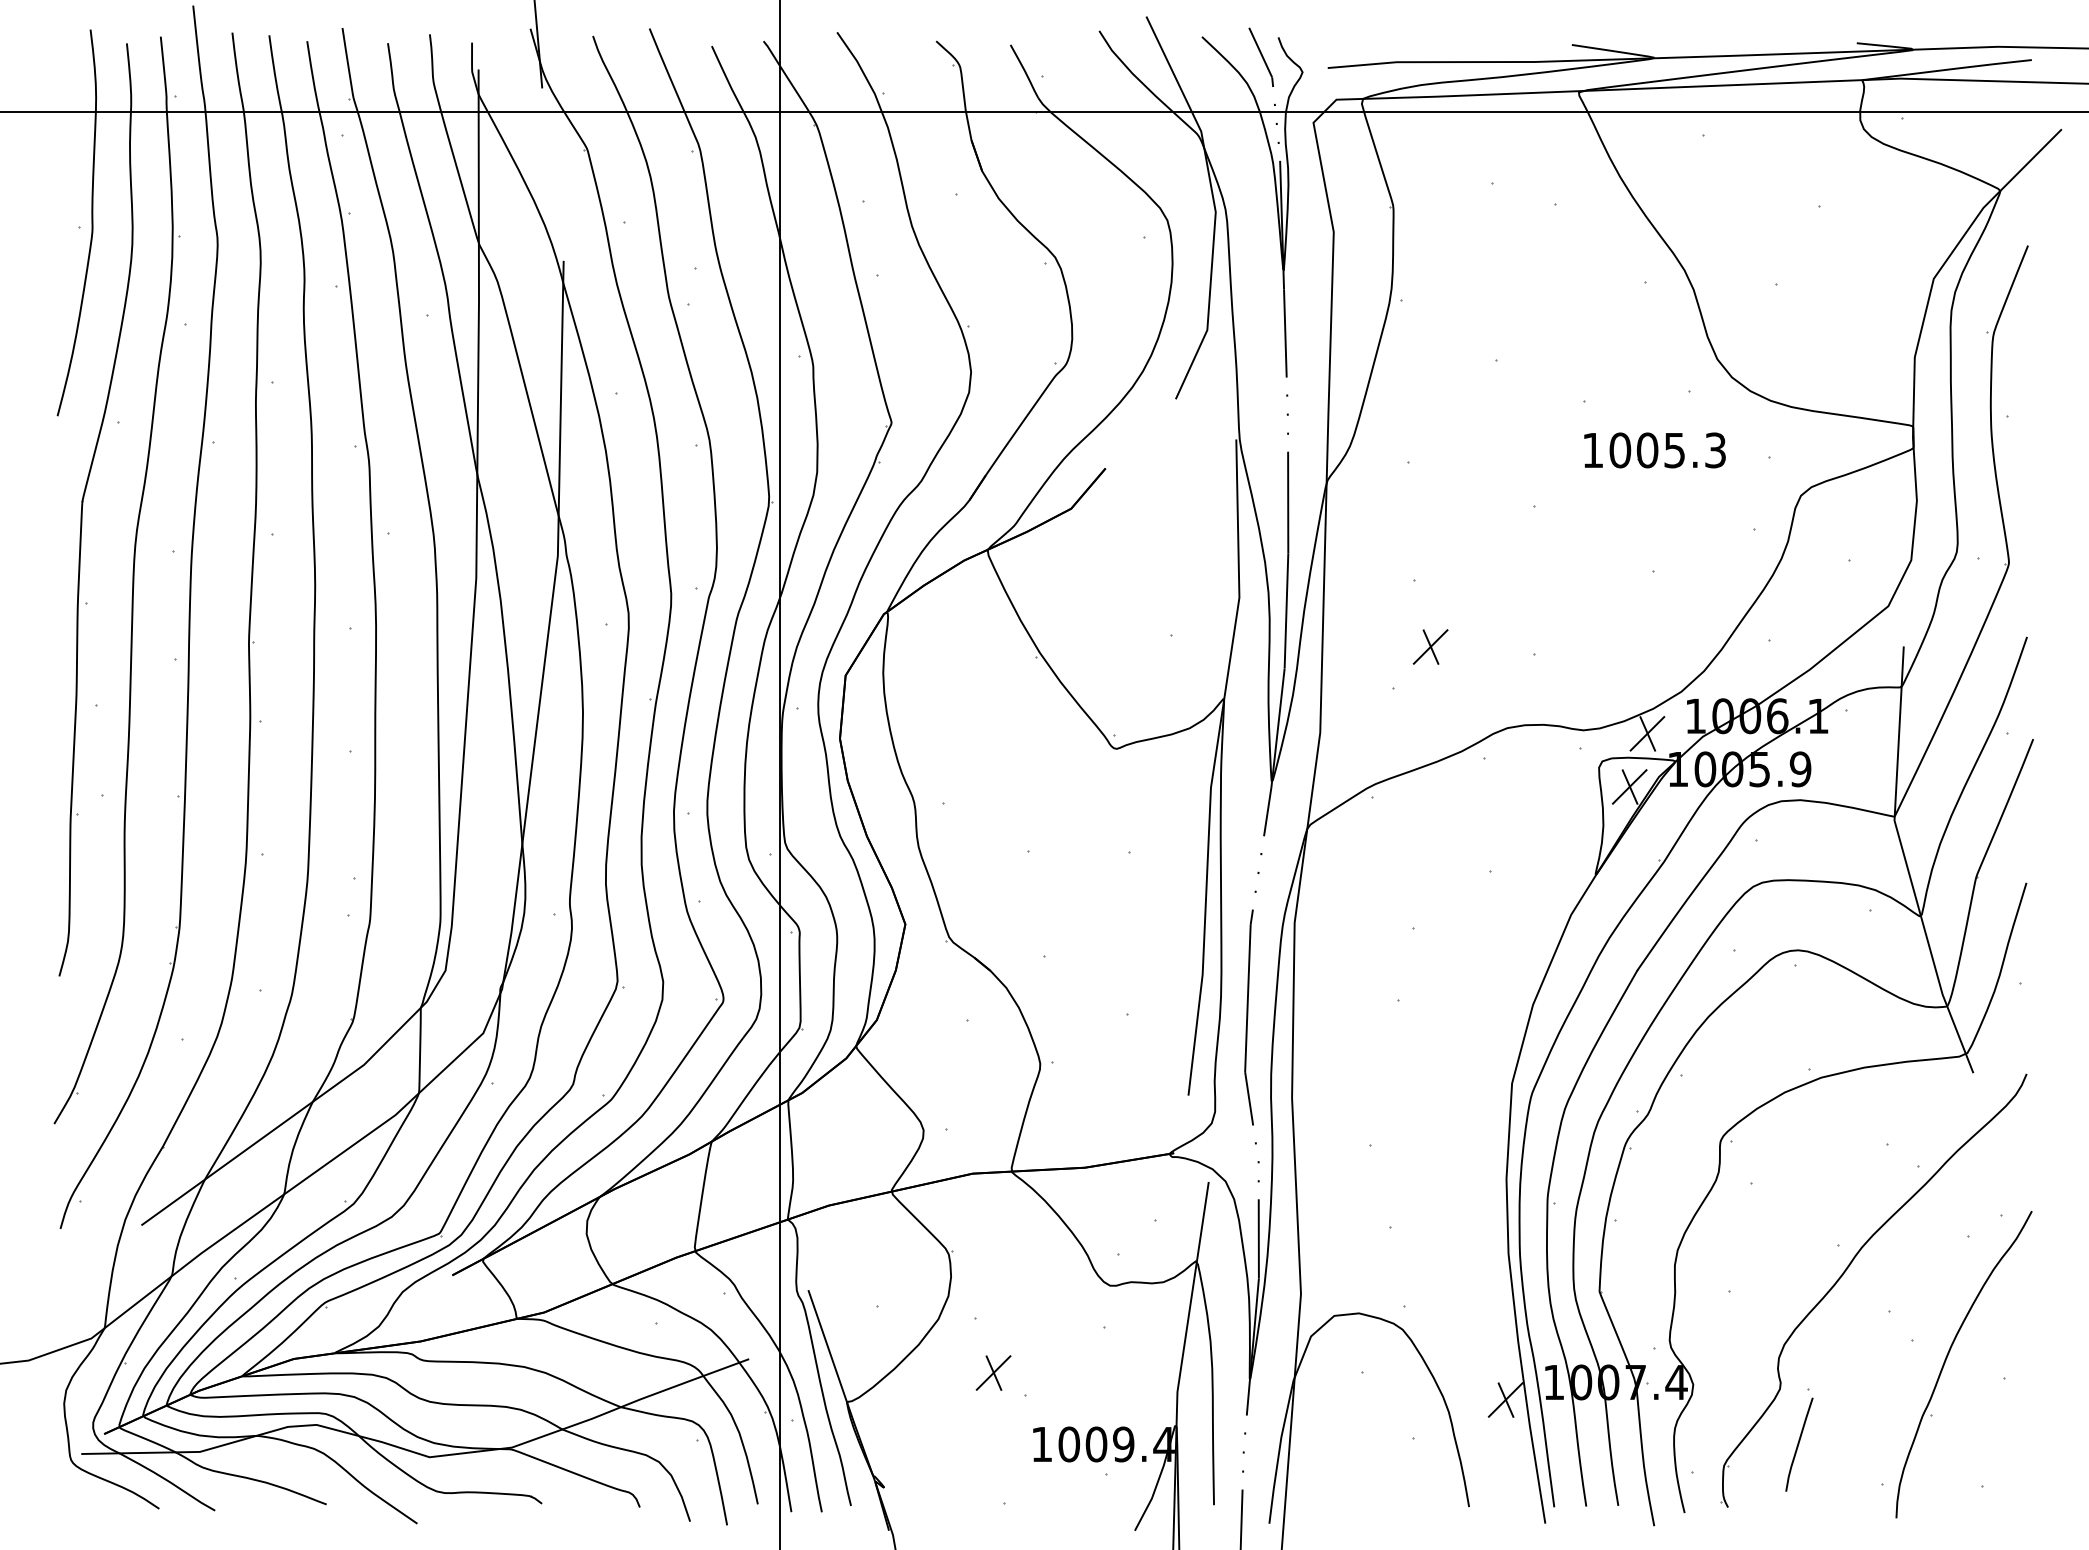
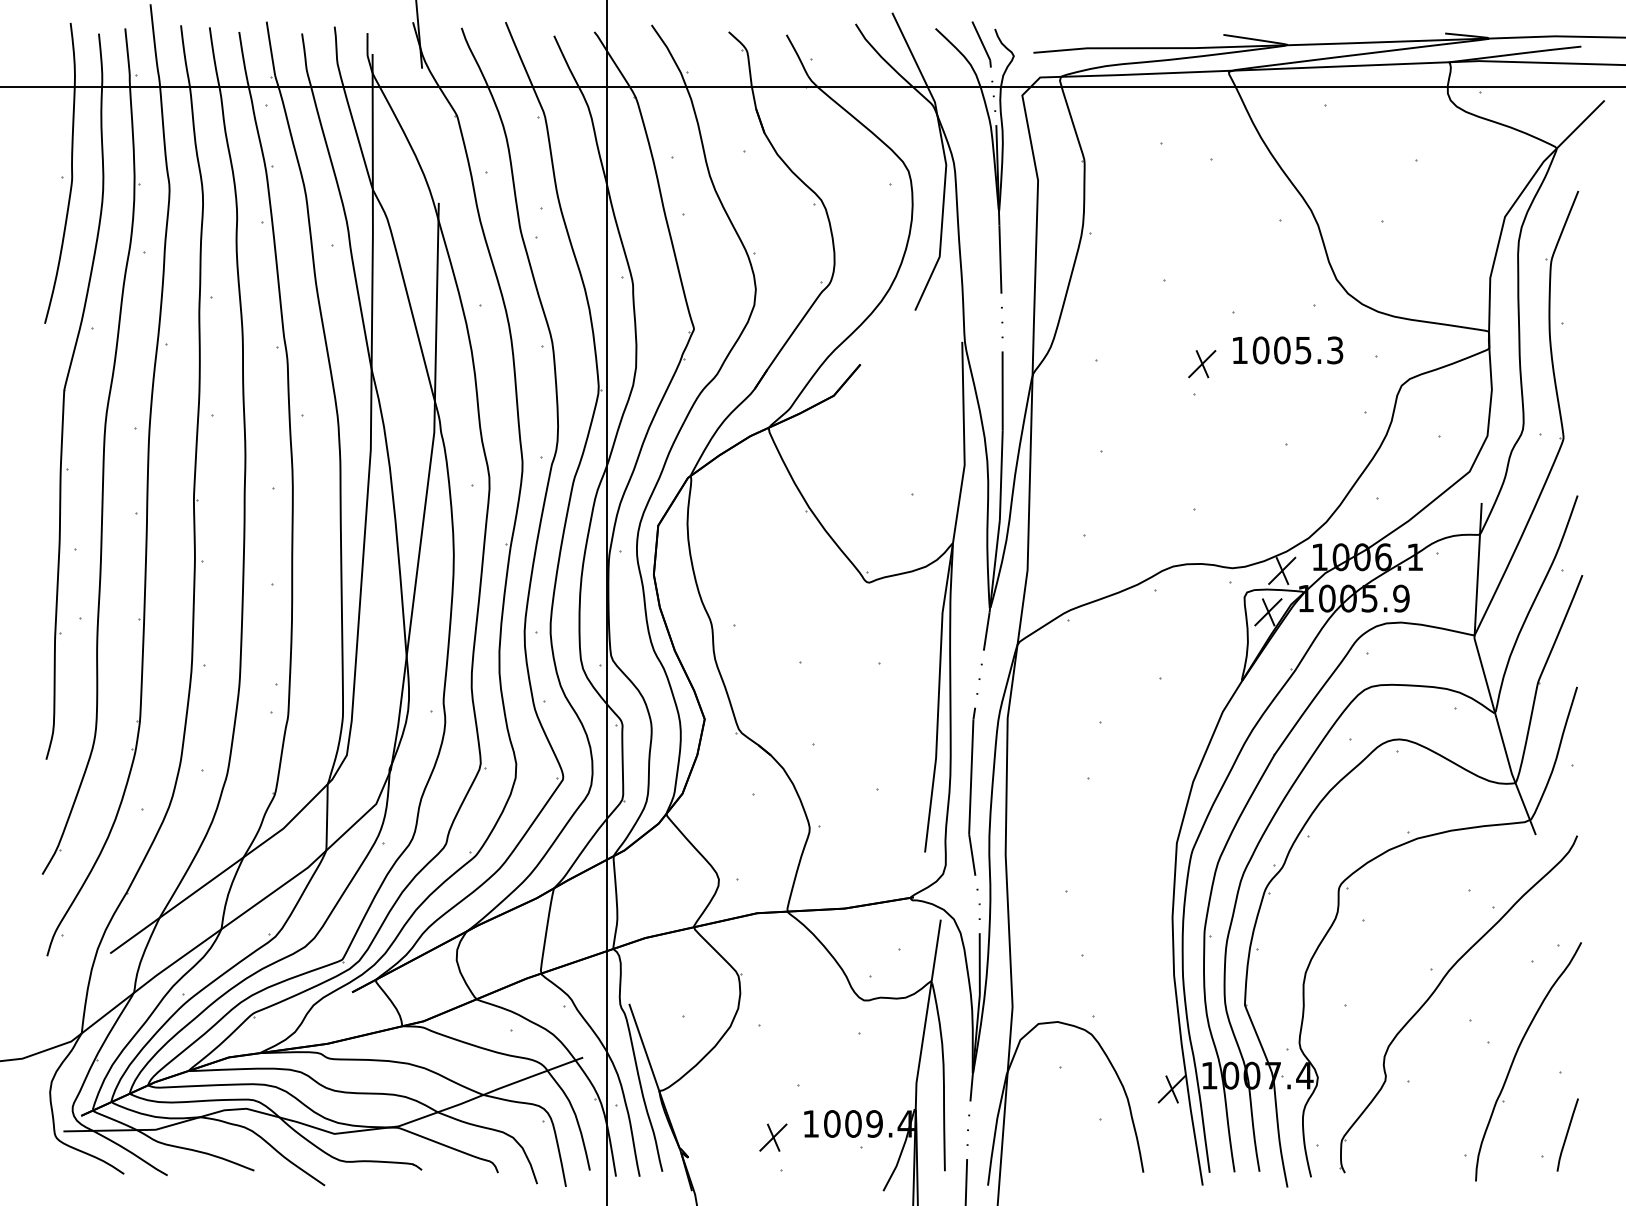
part: (1430, 646) -> (1202, 363), moved
part: (993, 1372) -> (773, 1137), moved
curve: (1799, 1444) -> (1567, 1134), moved

